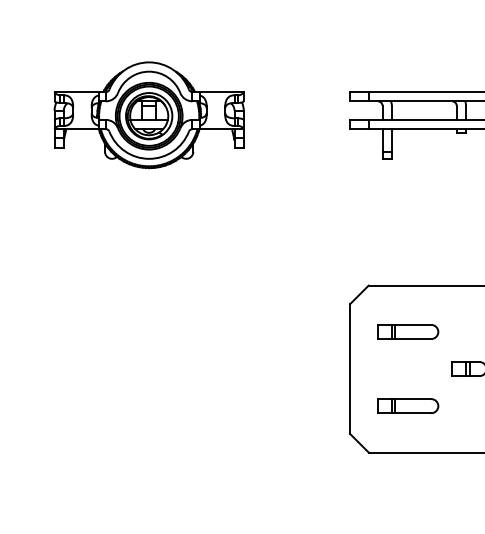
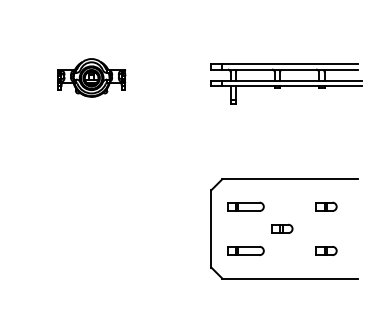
part: (148, 114) -> (91, 77), size x0.6

